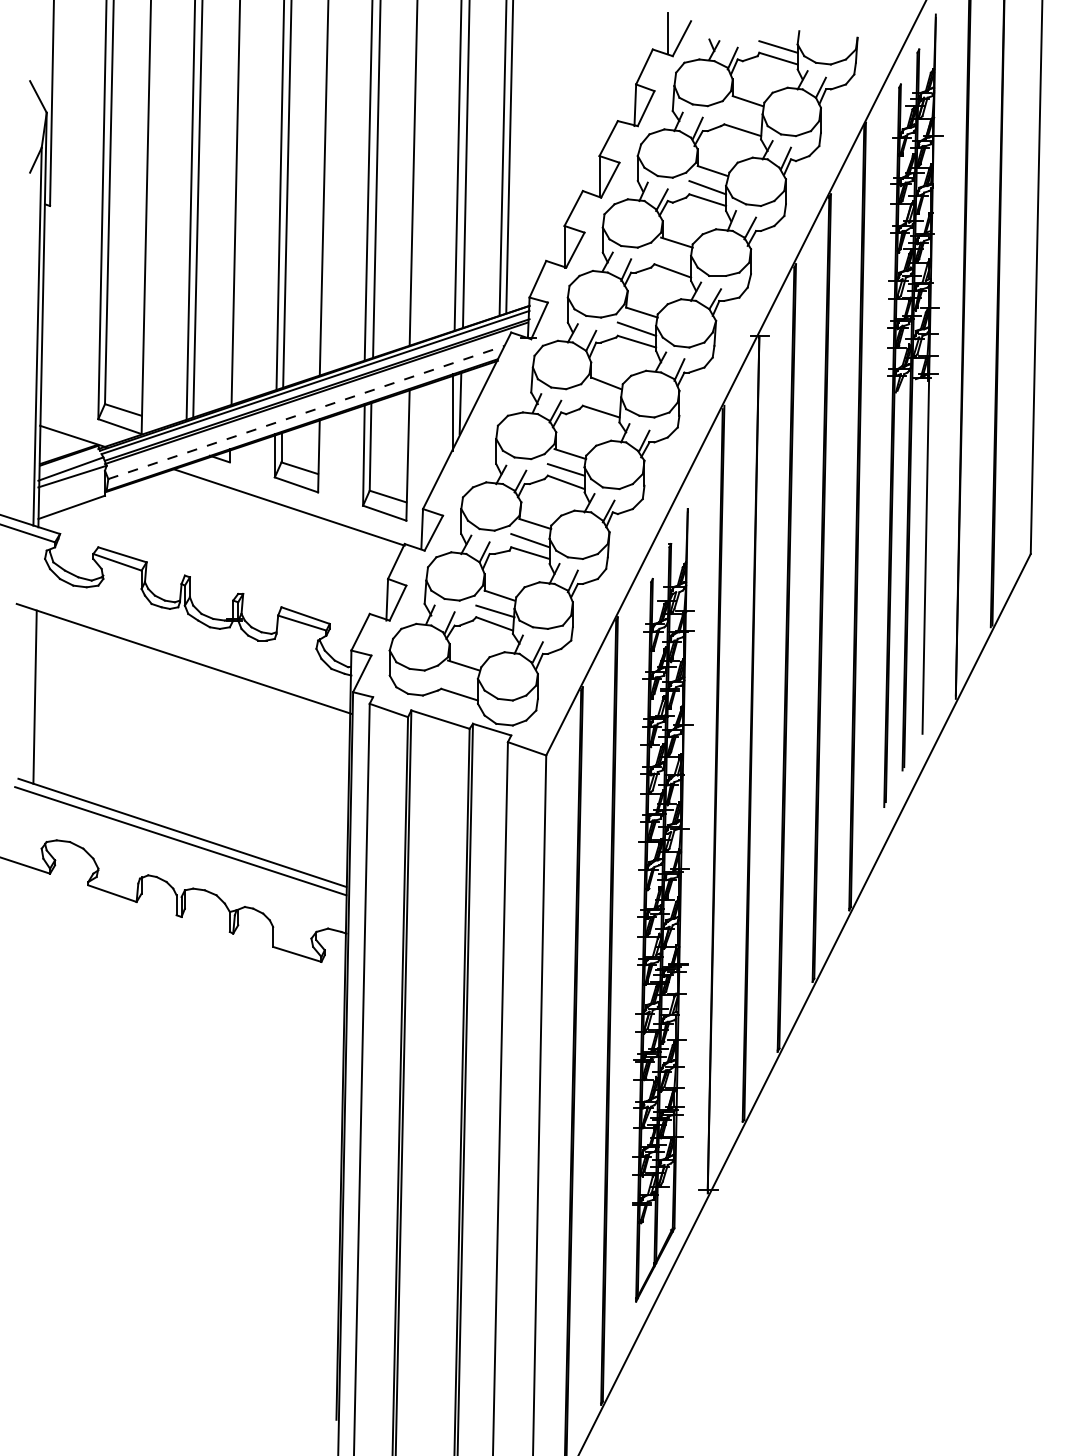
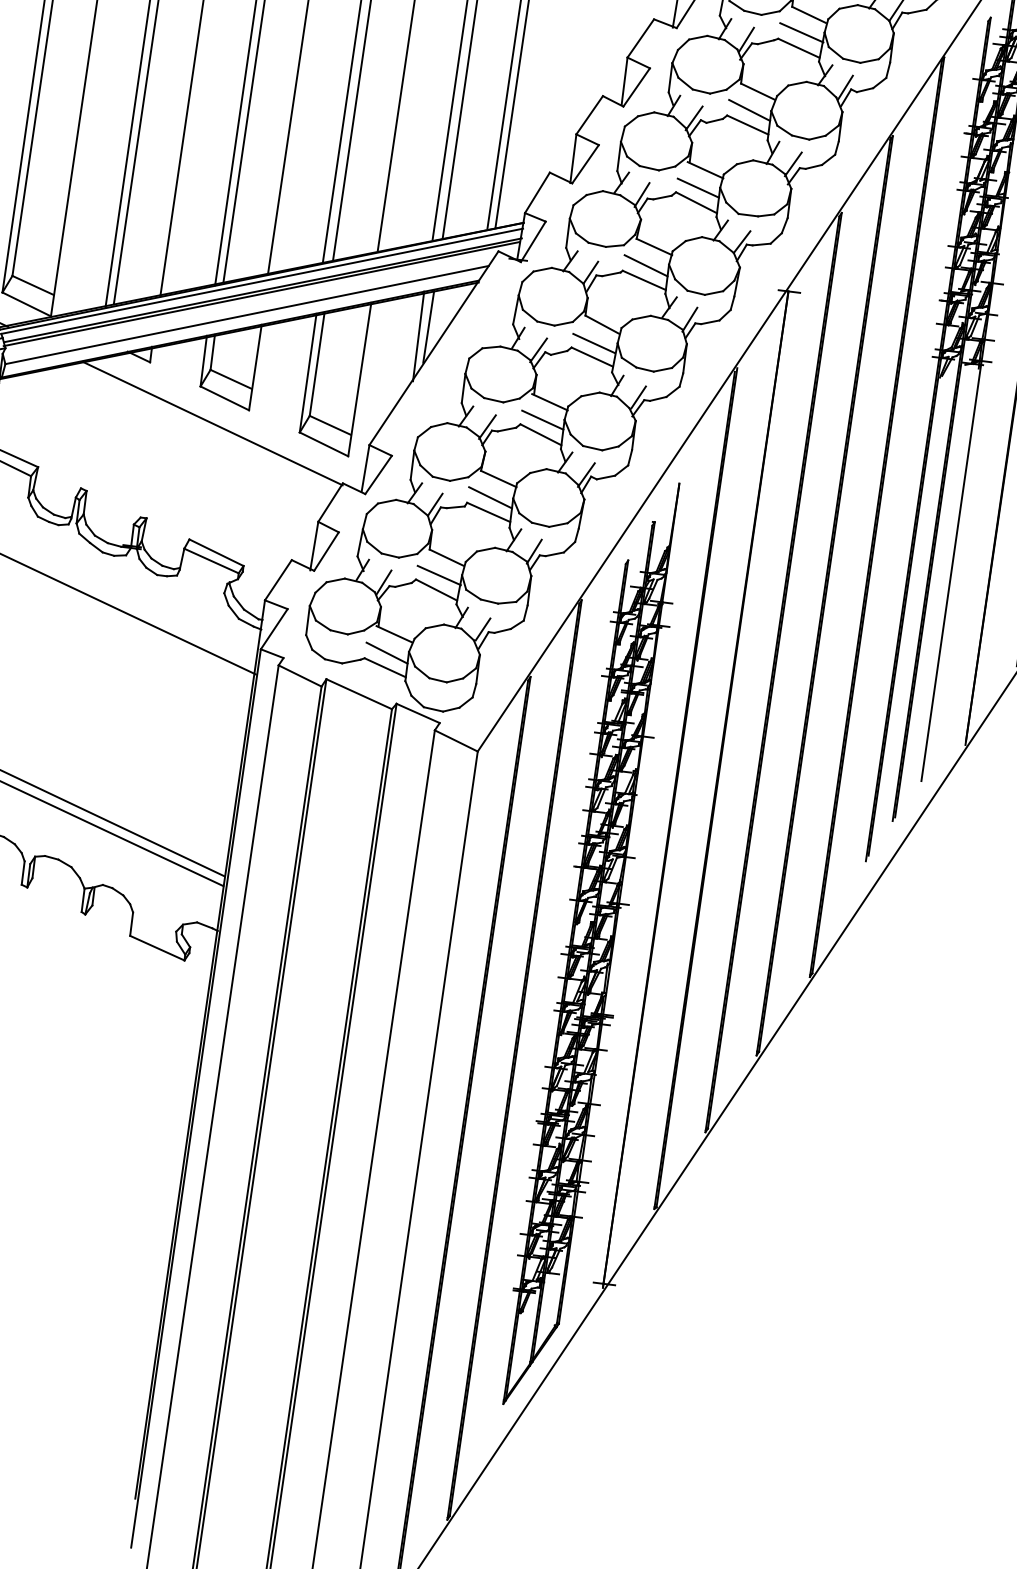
line: (743, 116) -> (801, 32), added
line: (672, 258) -> (698, 188), added
line: (600, 399) -> (593, 342), added
line: (306, 412) -> (247, 315), dashed -> solid
line: (459, 681) -> (387, 652), added

